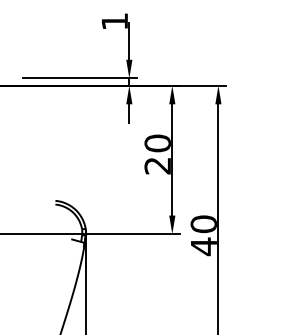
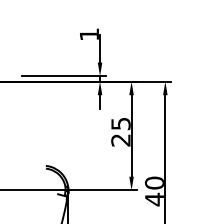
text: (157, 143) -> (120, 123), 20 -> 25

